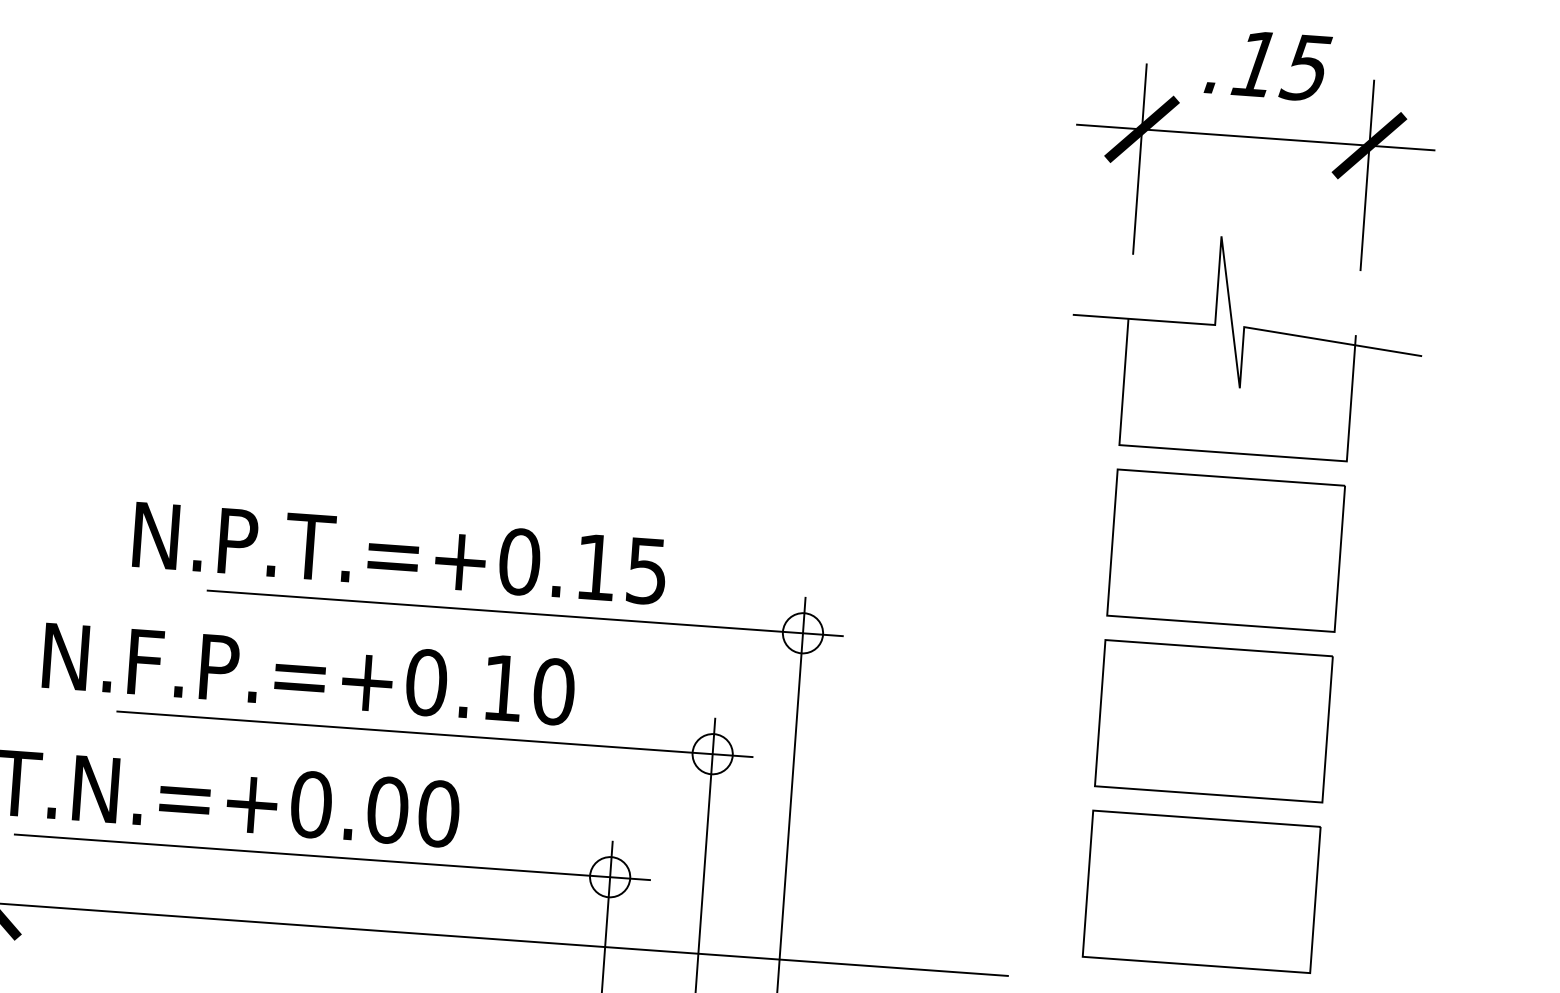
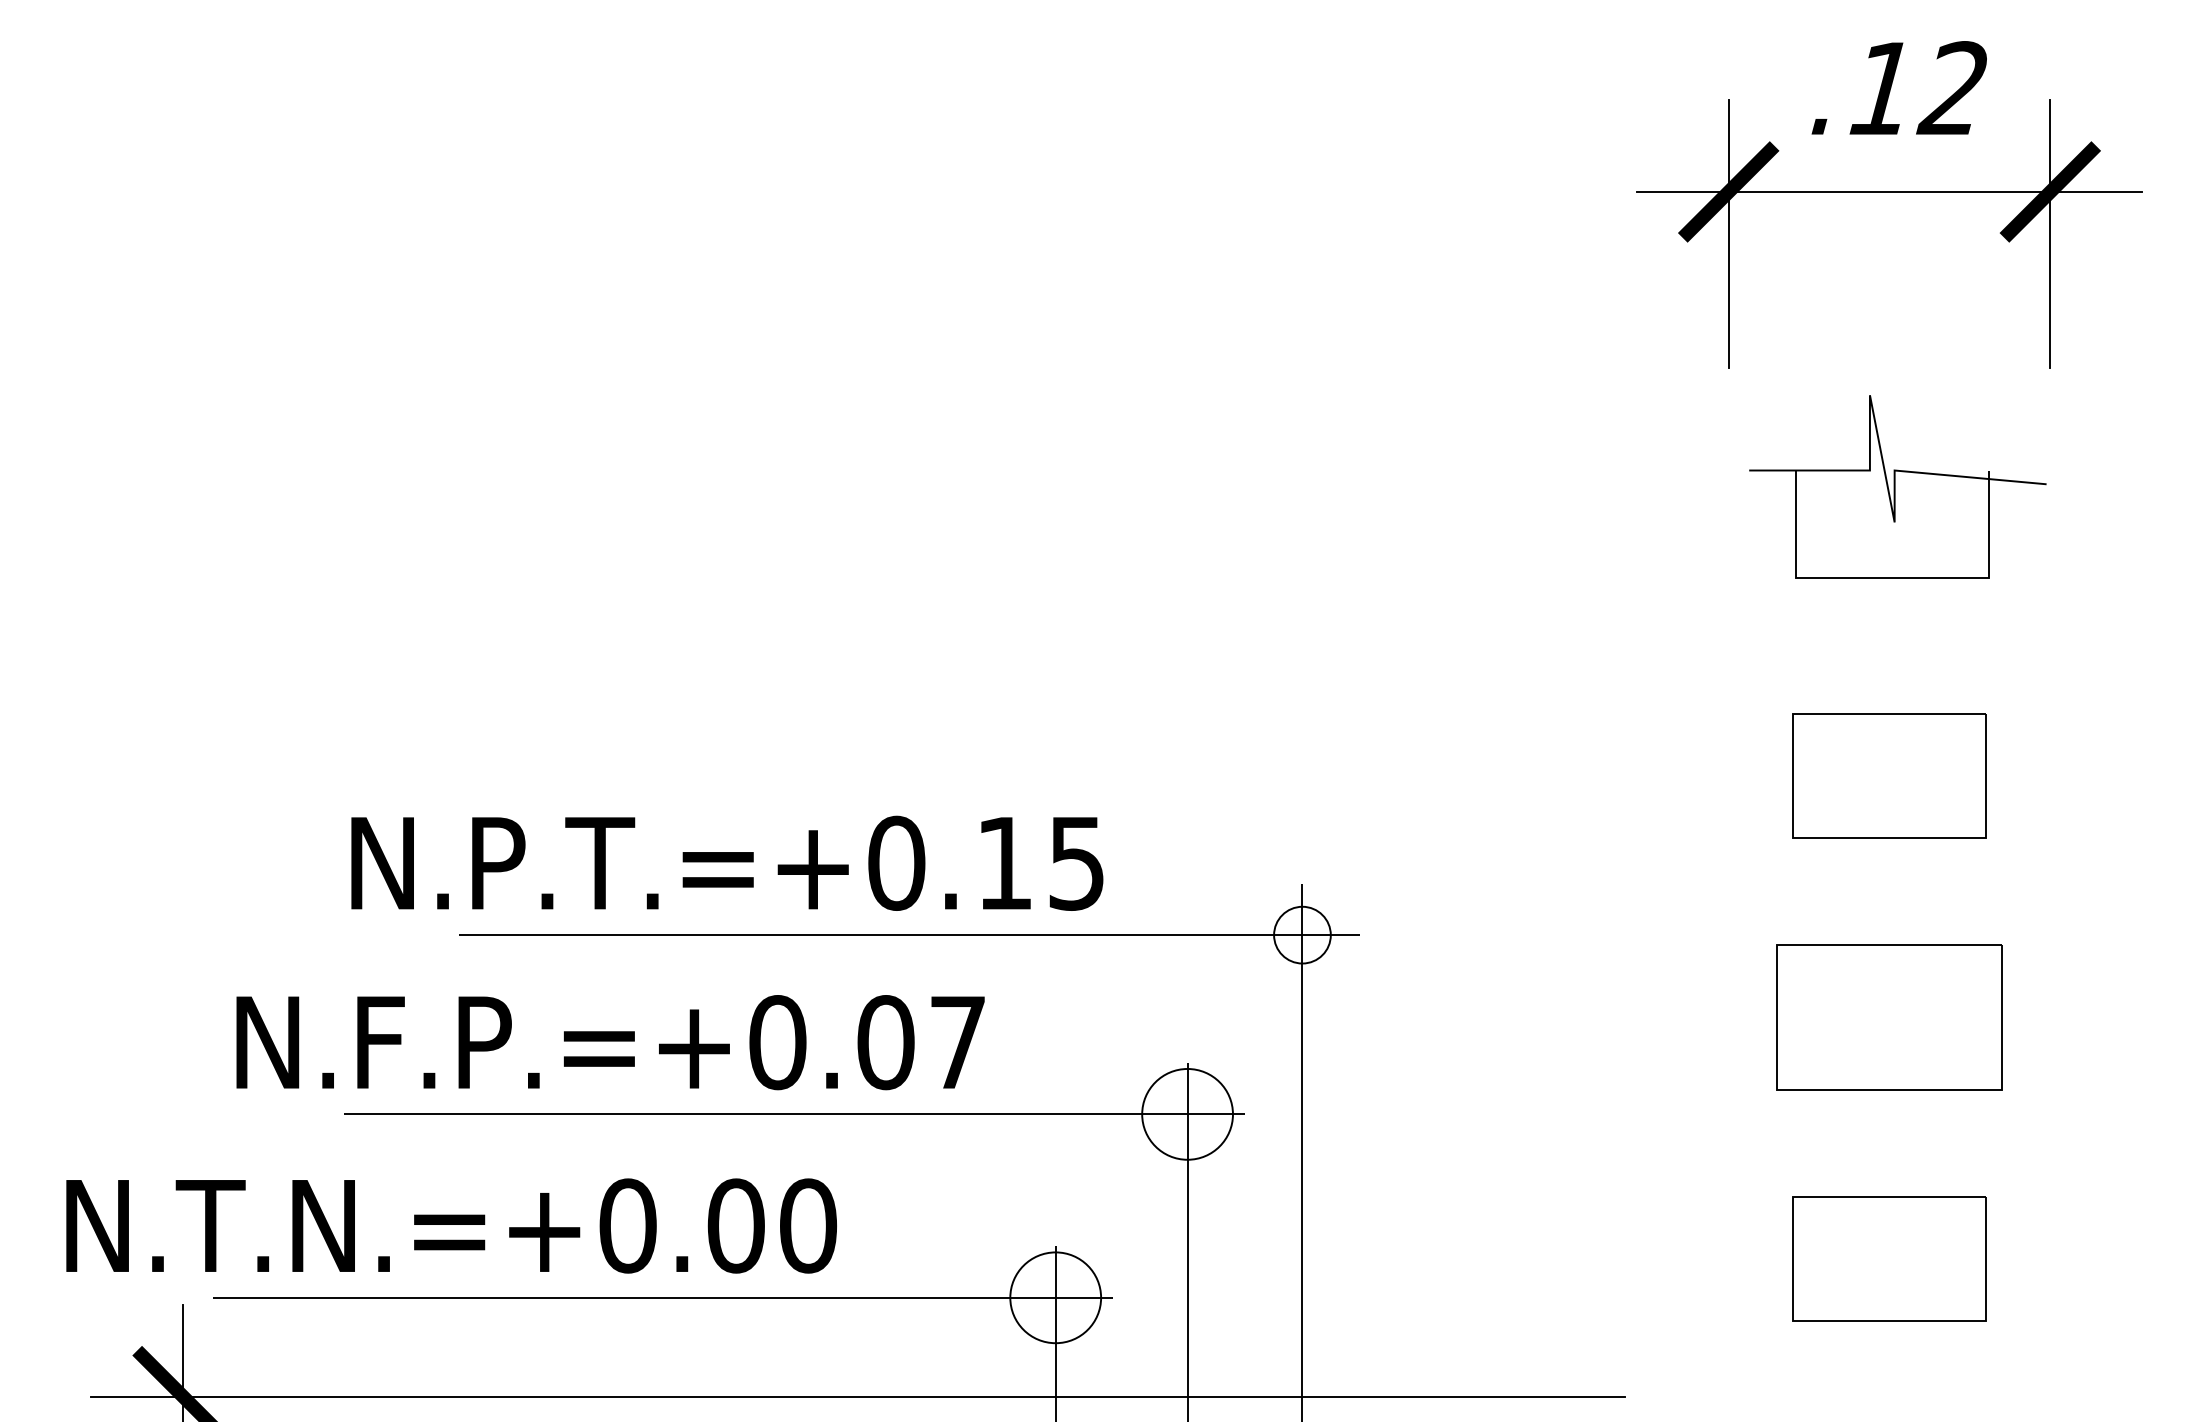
text: (1305, 67) -> (1952, 88), .15 -> .12
part: (1246, 346) -> (1897, 486), size x0.6
part: (1226, 550) -> (1889, 776), size x0.6
text: (528, 689) -> (921, 1042), N.F.P.=+0.10 -> N.F.P.=+0.07
part: (1213, 721) -> (1889, 1017), size x0.7
circle: (712, 754) -> (1187, 1114), size x1.6
circle: (610, 876) -> (1055, 1297), size x1.6
part: (1201, 891) -> (1889, 1258), size x0.6

